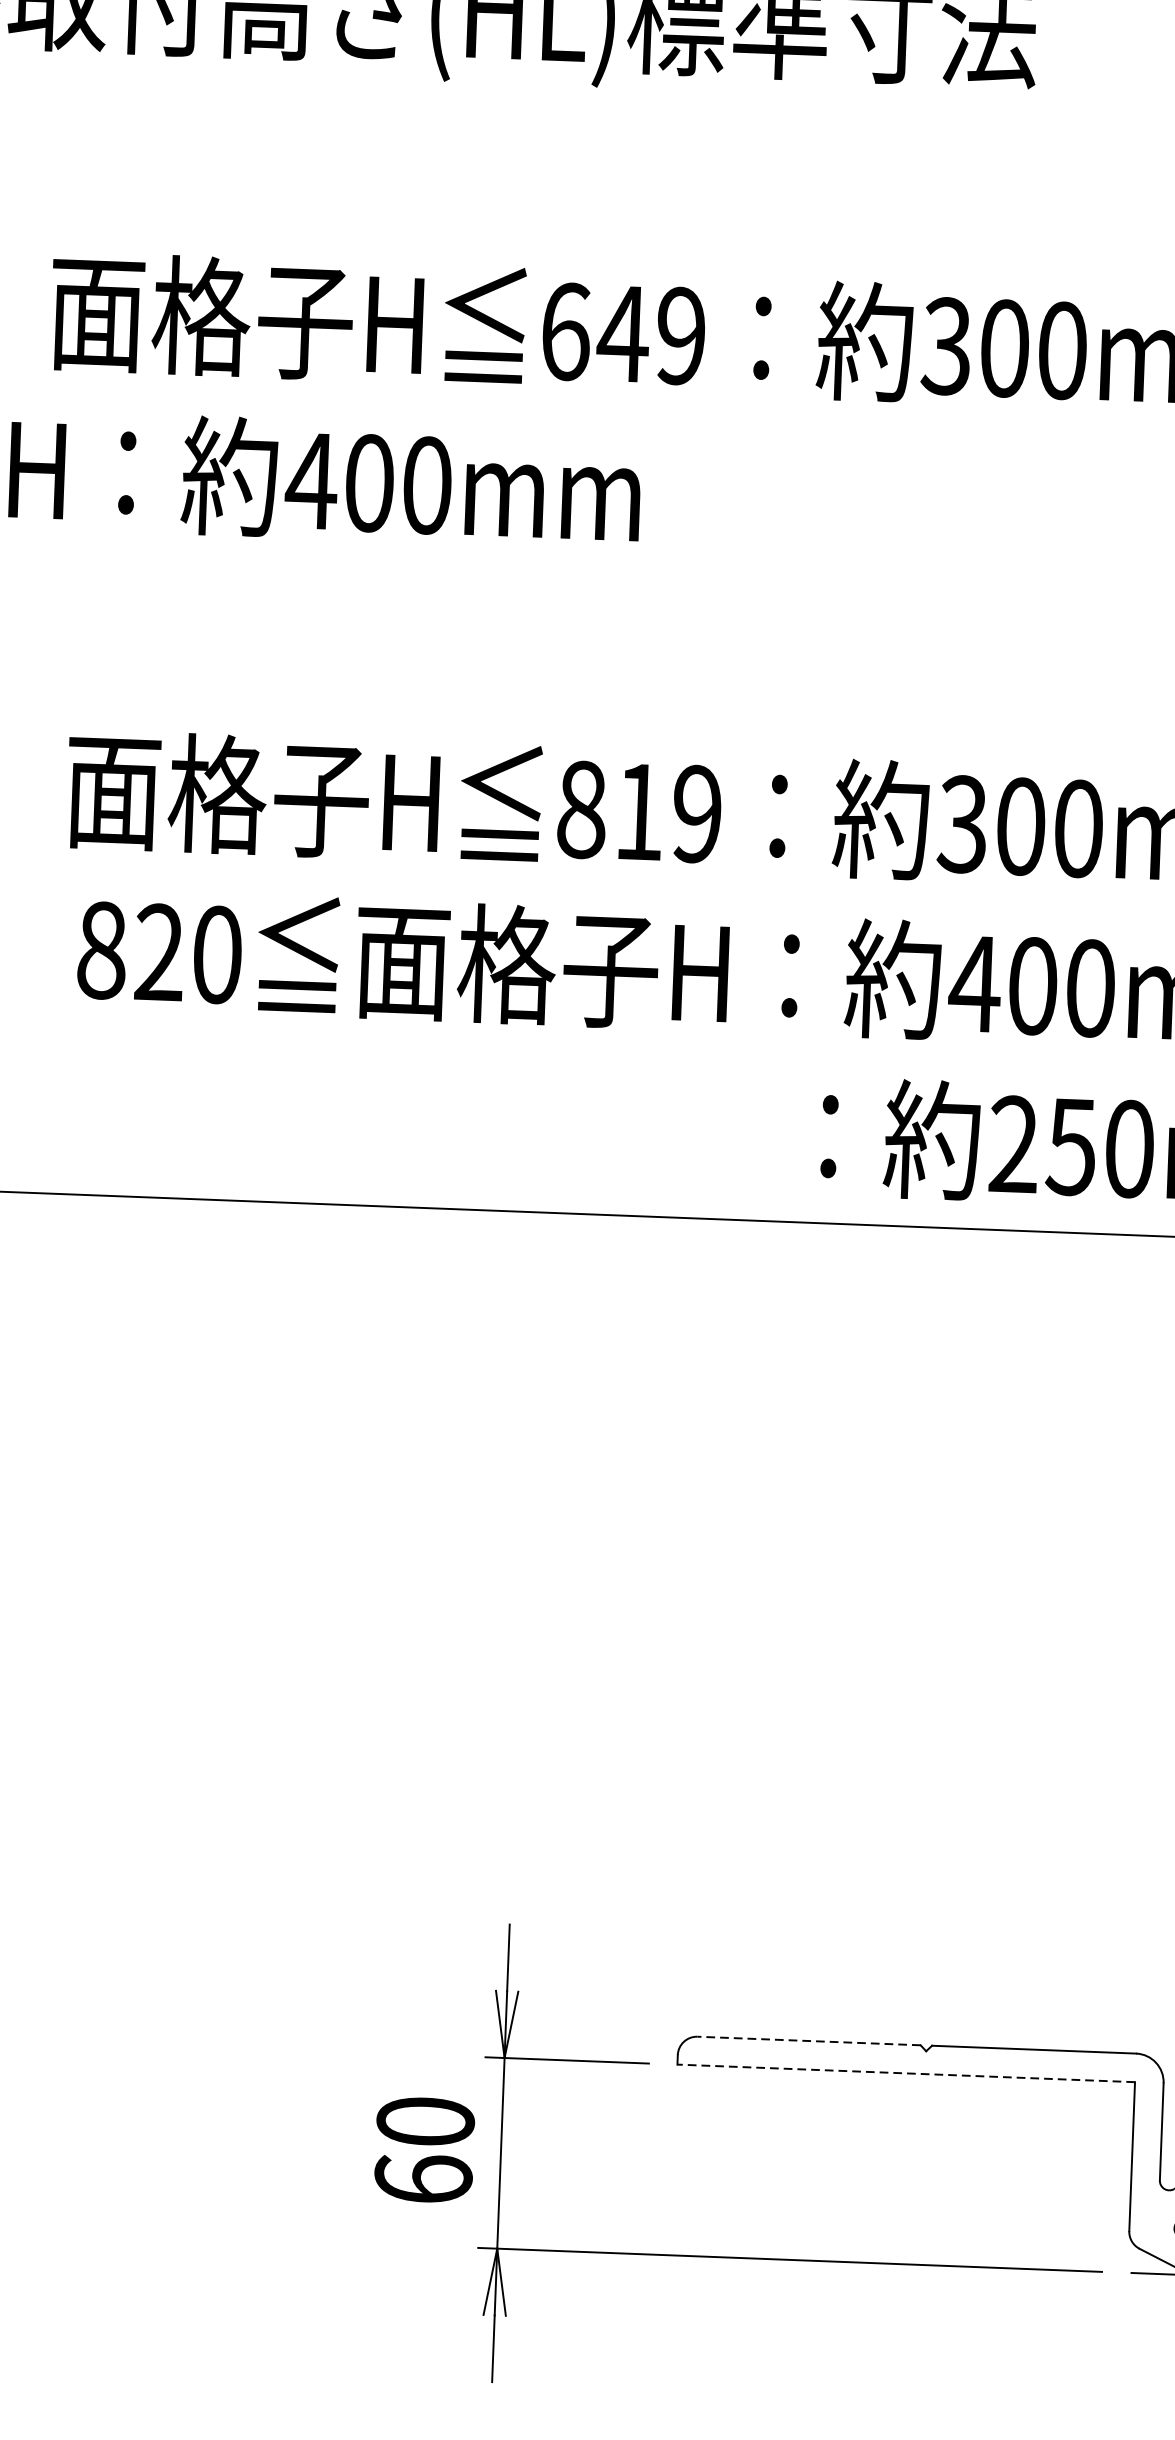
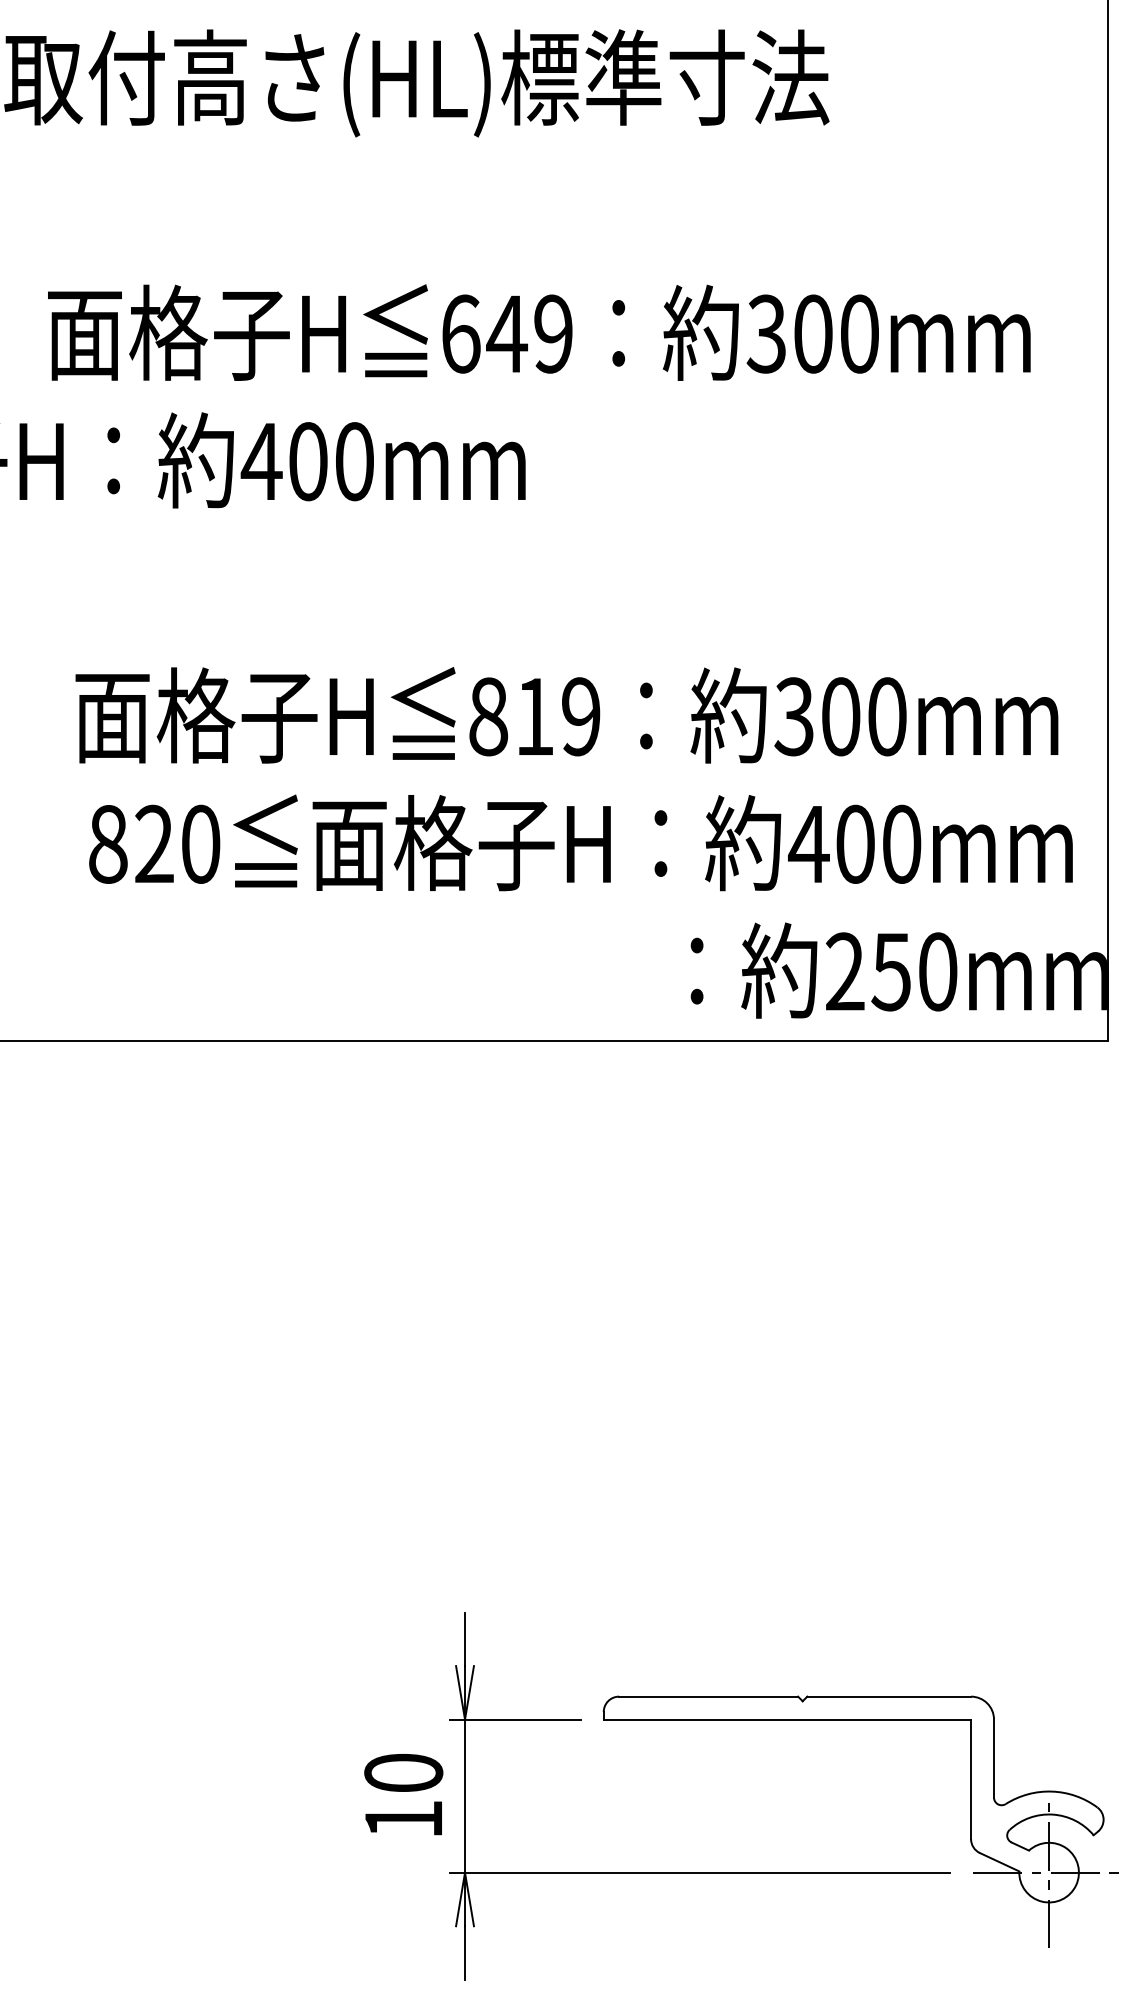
line: (809, 2040) -> (708, 1696), dashed -> solid
line: (906, 2073) -> (787, 1719), dashed -> solid
text: (423, 2178) -> (403, 1818), 60 -> 10

